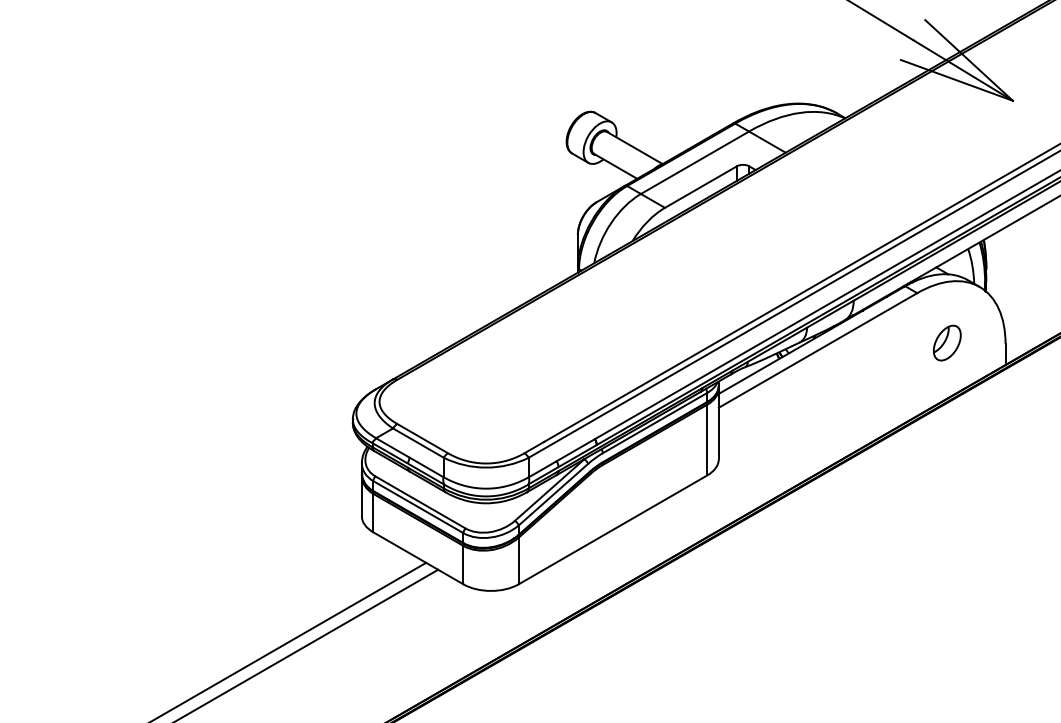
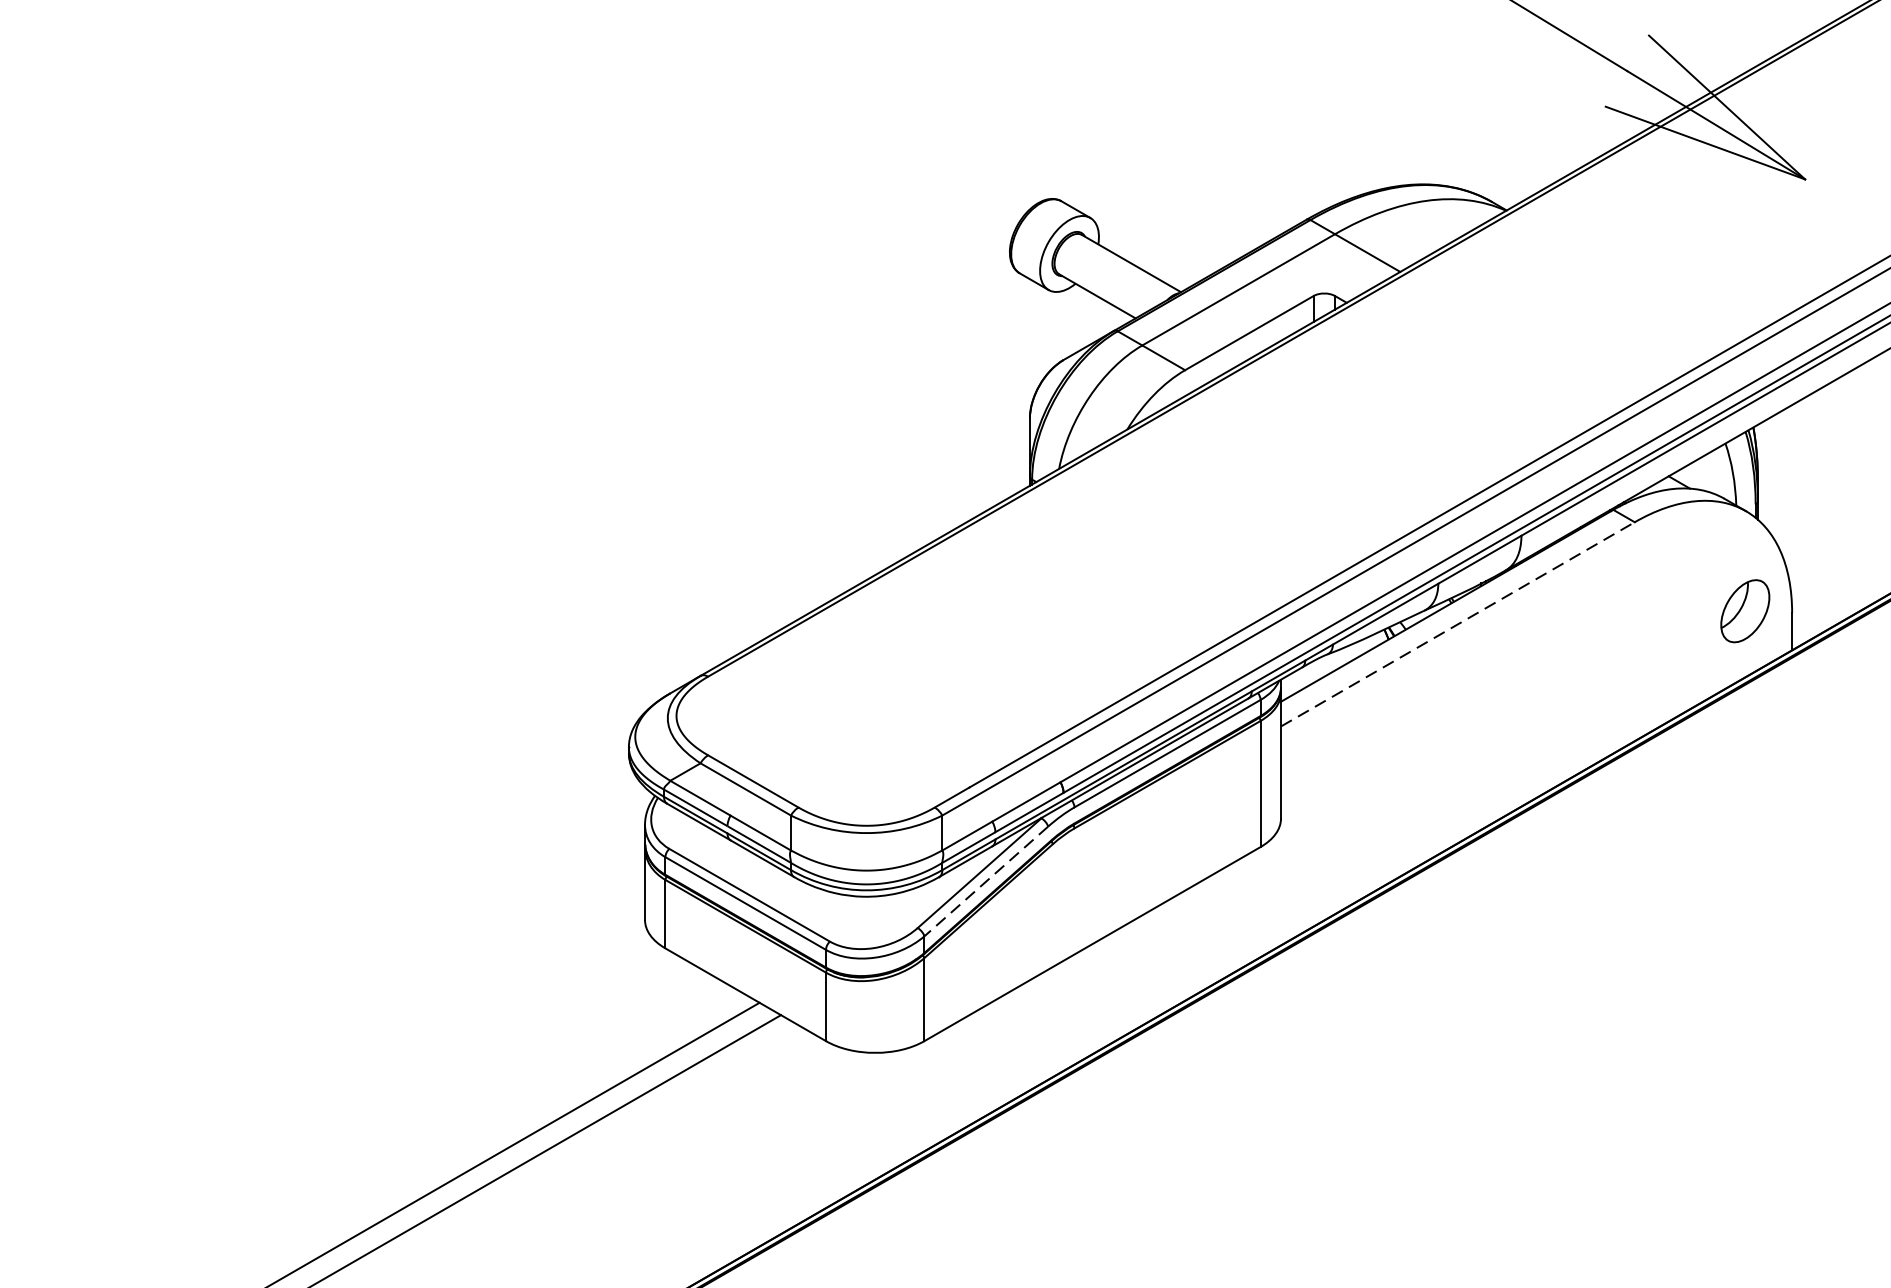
part: (947, 342) -> (1745, 610), moved
line: (818, 350) -> (1458, 624), solid -> dashed
line: (553, 495) -> (986, 882), solid -> dashed

